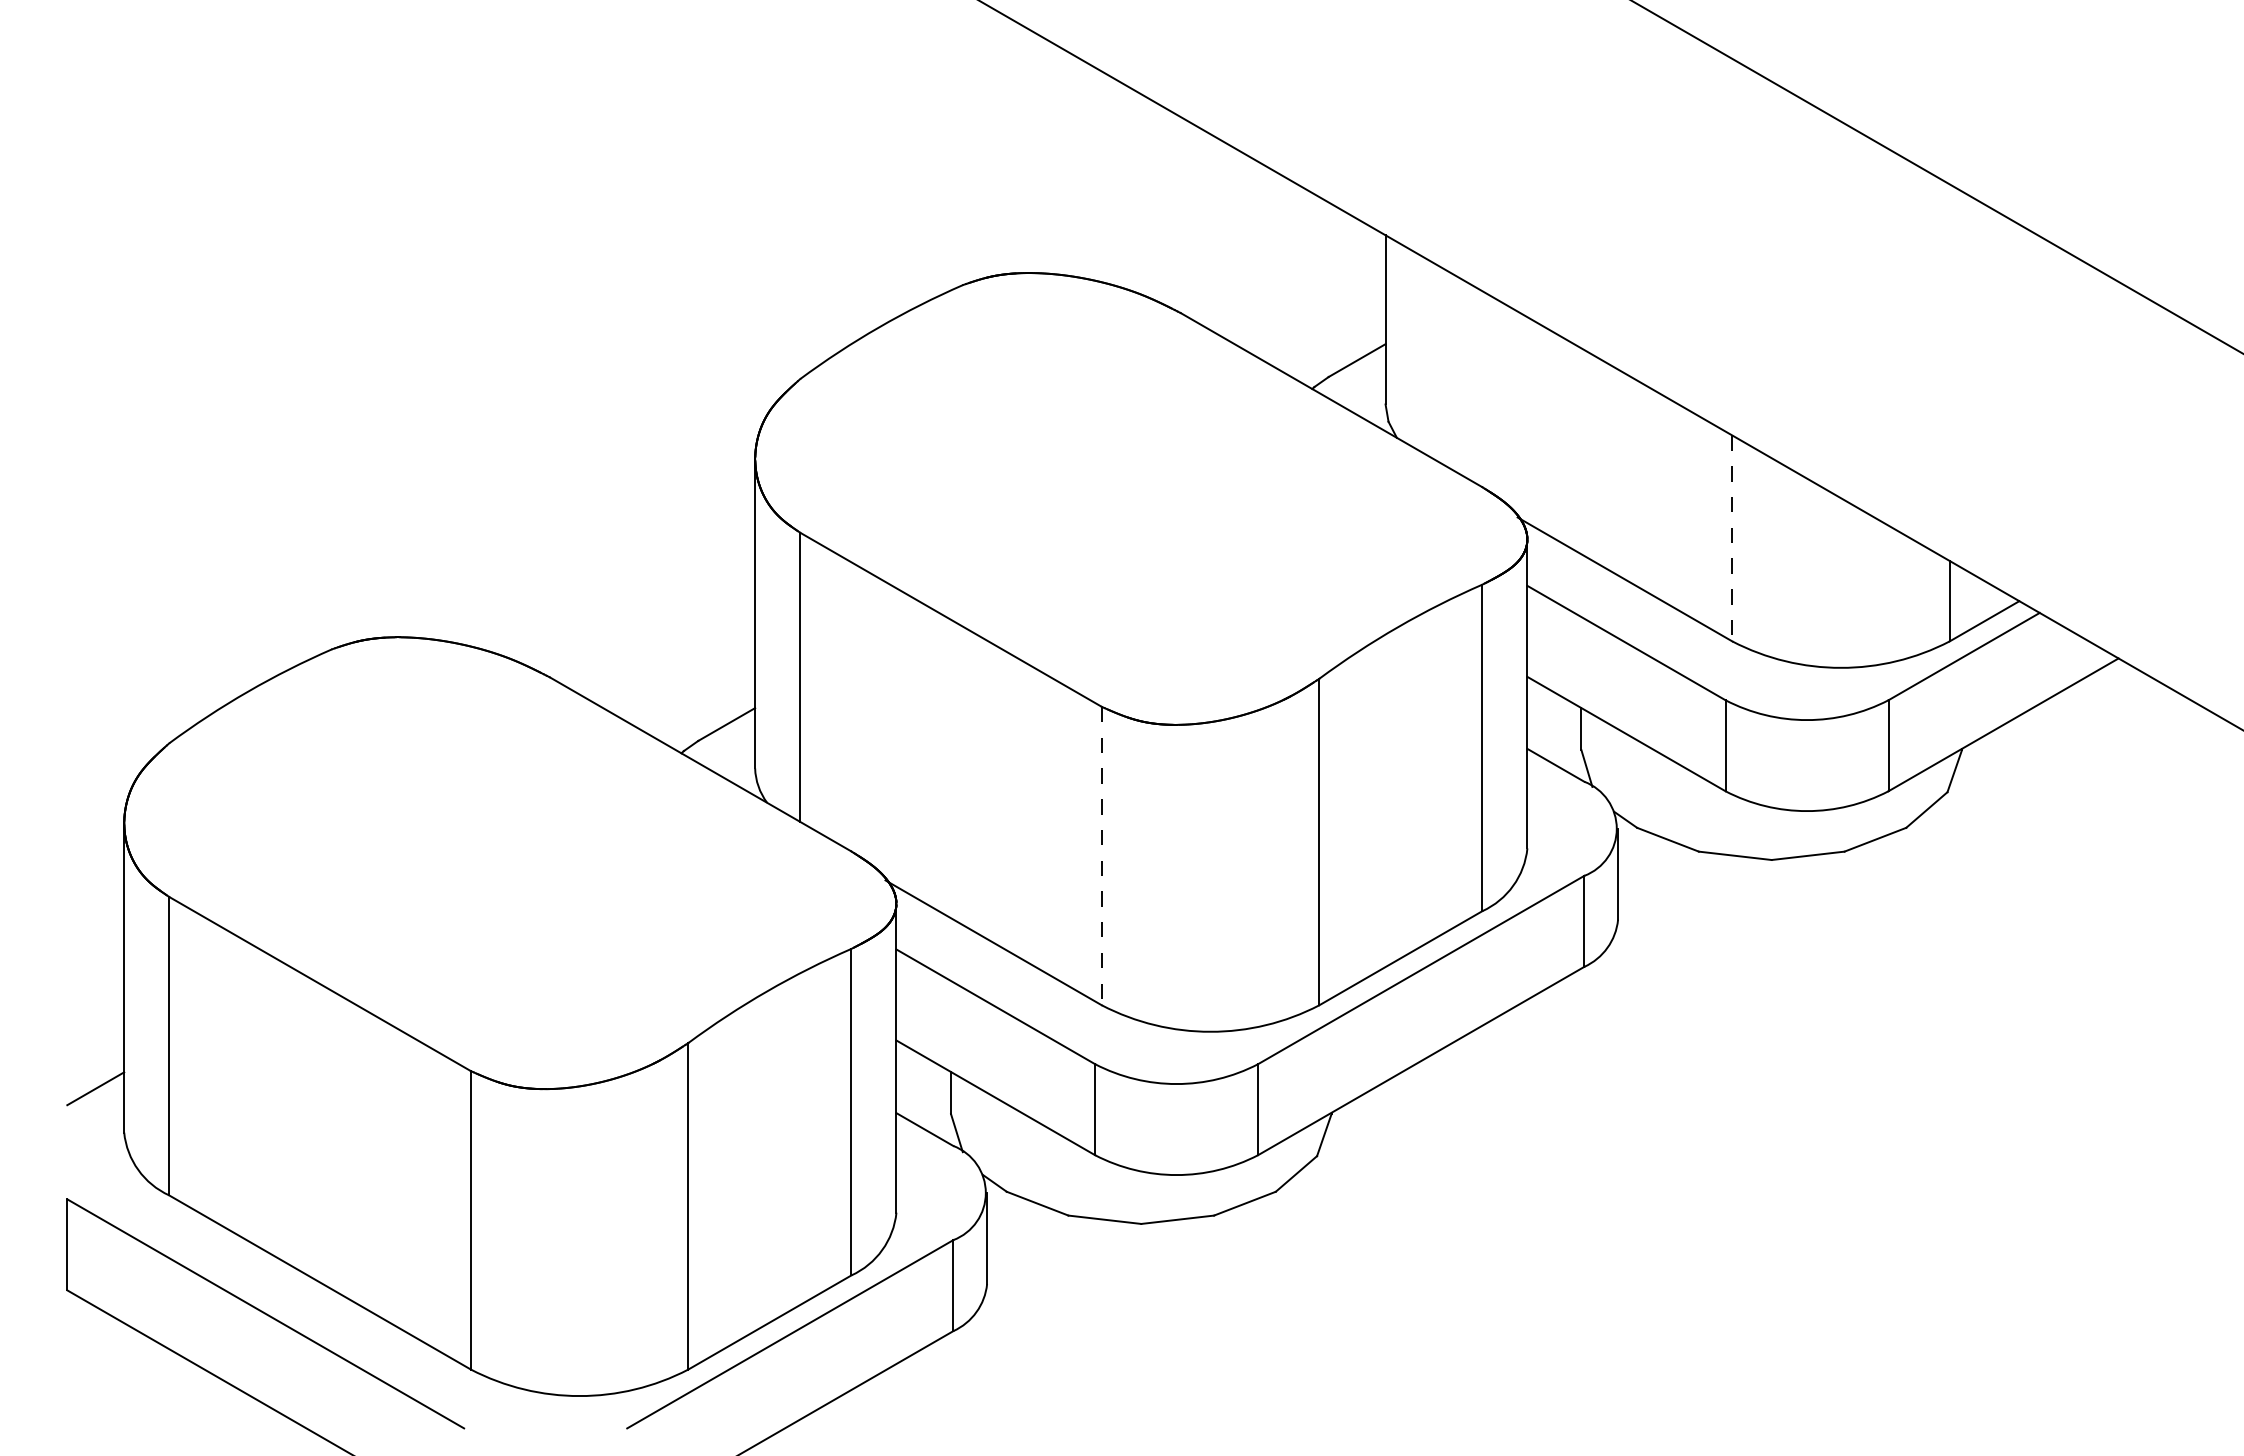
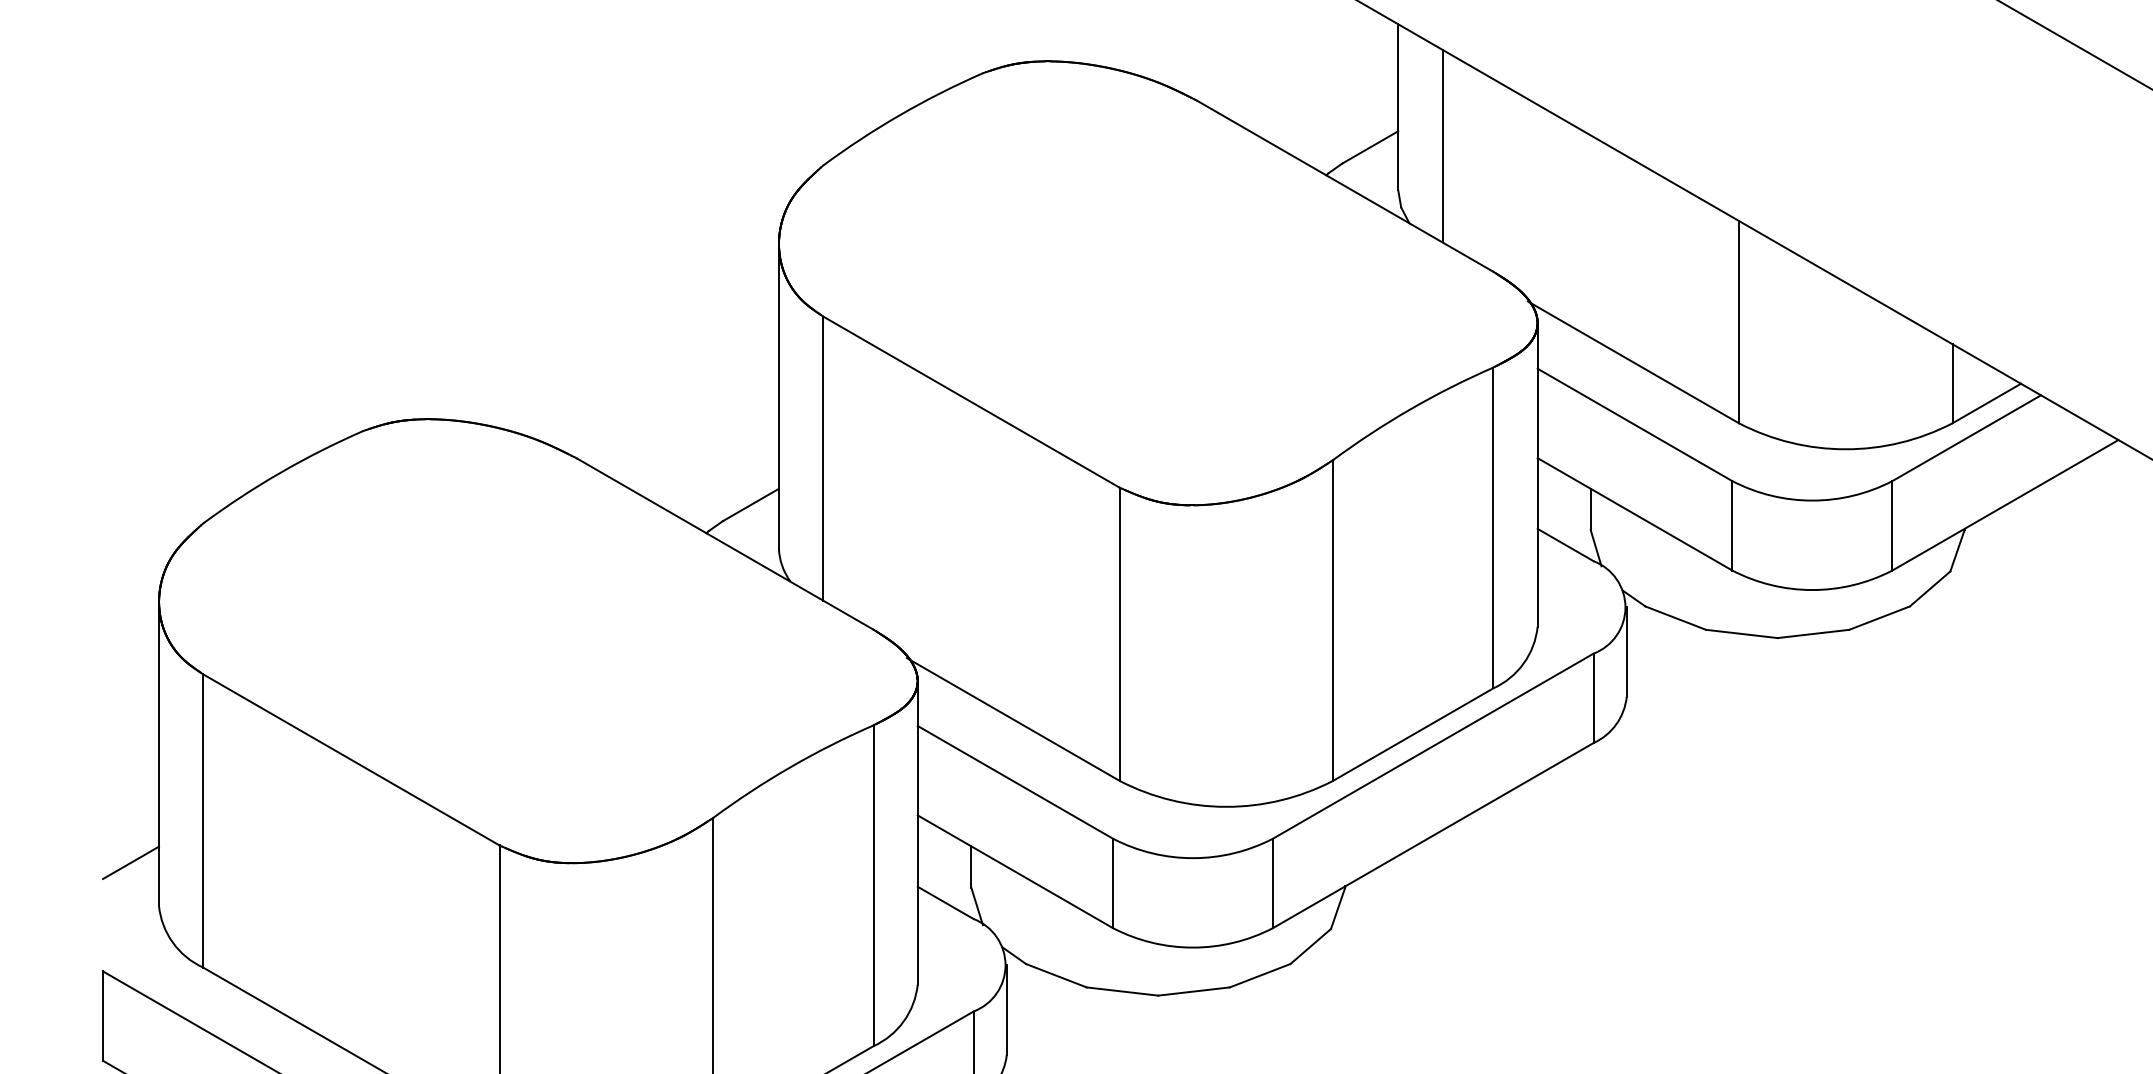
line: (1430, 359) -> (1442, 146), added
line: (1732, 538) -> (1739, 322), dashed -> solid
line: (1101, 856) -> (1119, 634), dashed -> solid

